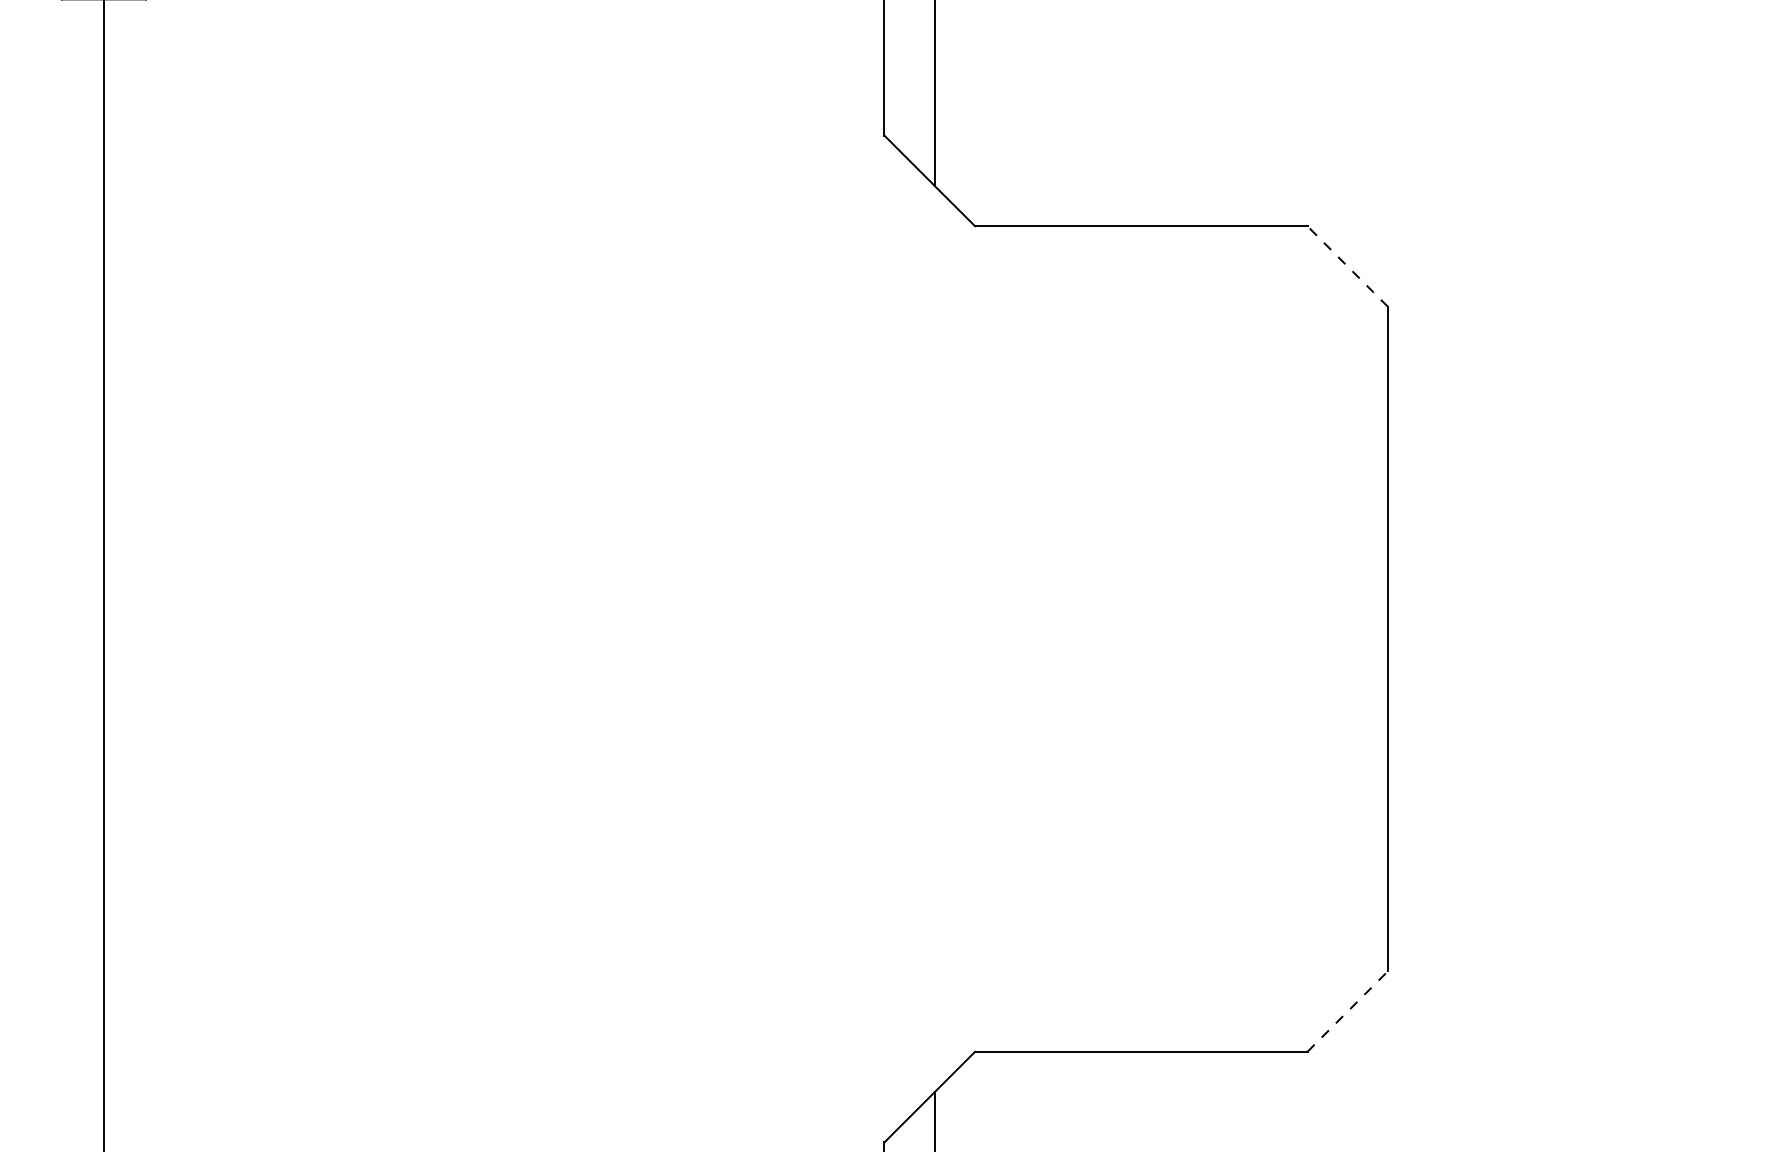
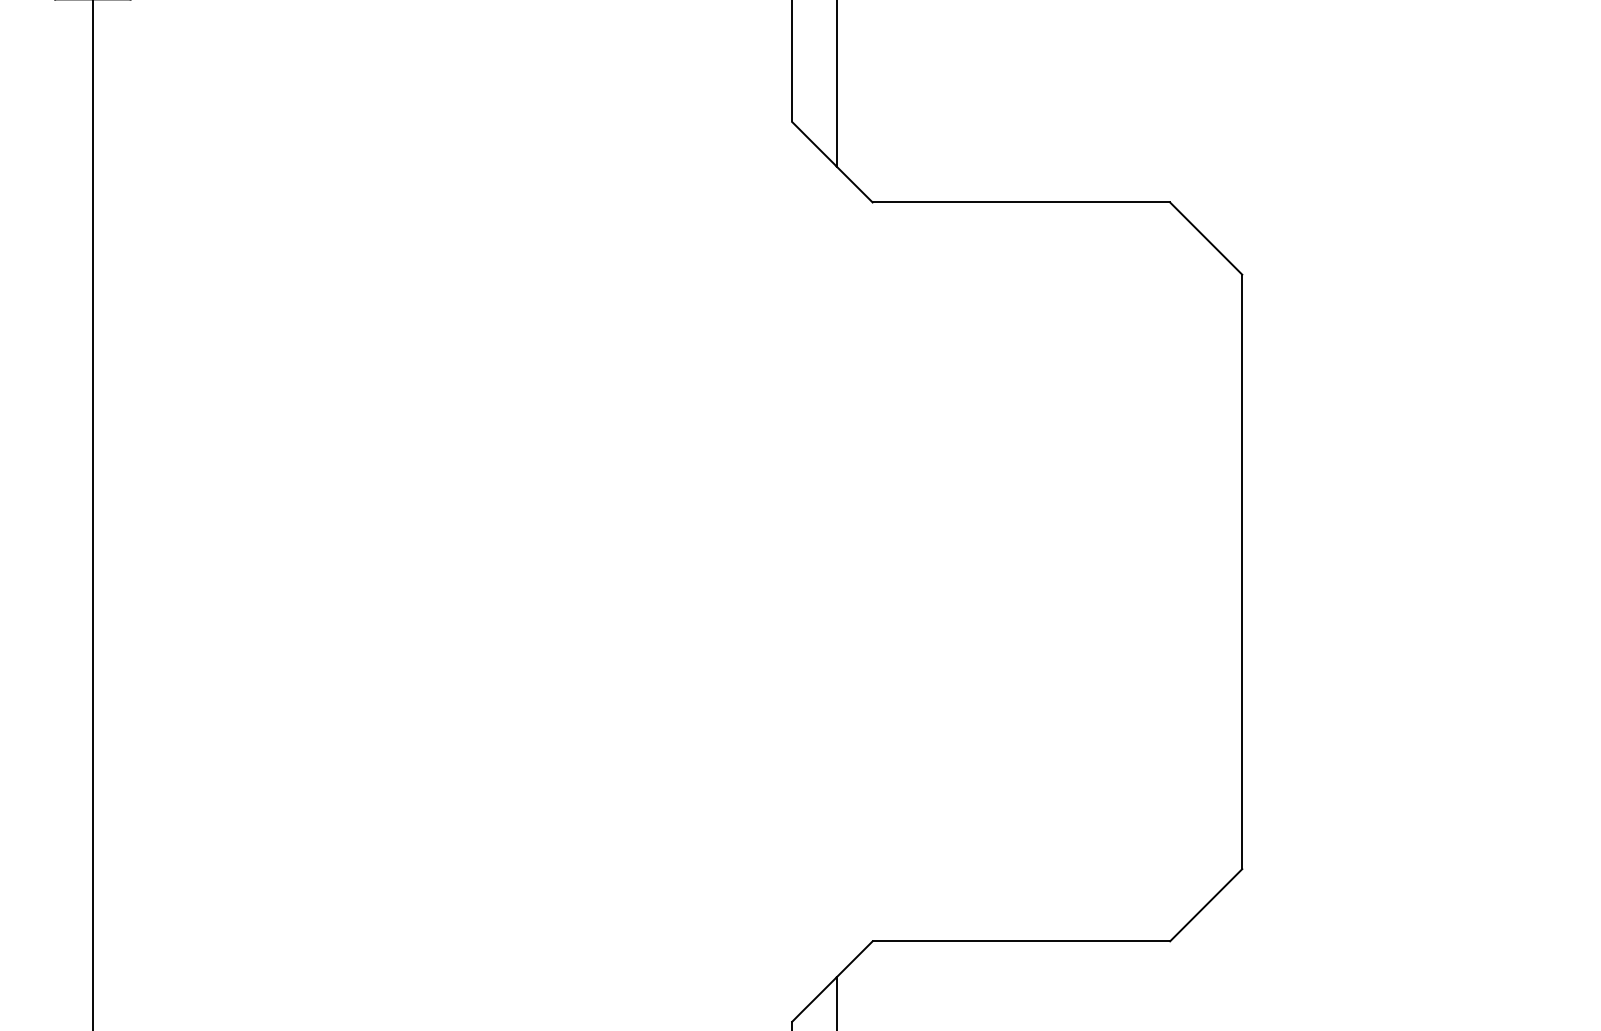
line: (1347, 266) -> (1205, 238), dashed -> solid
line: (1348, 1010) -> (1206, 904), dashed -> solid

